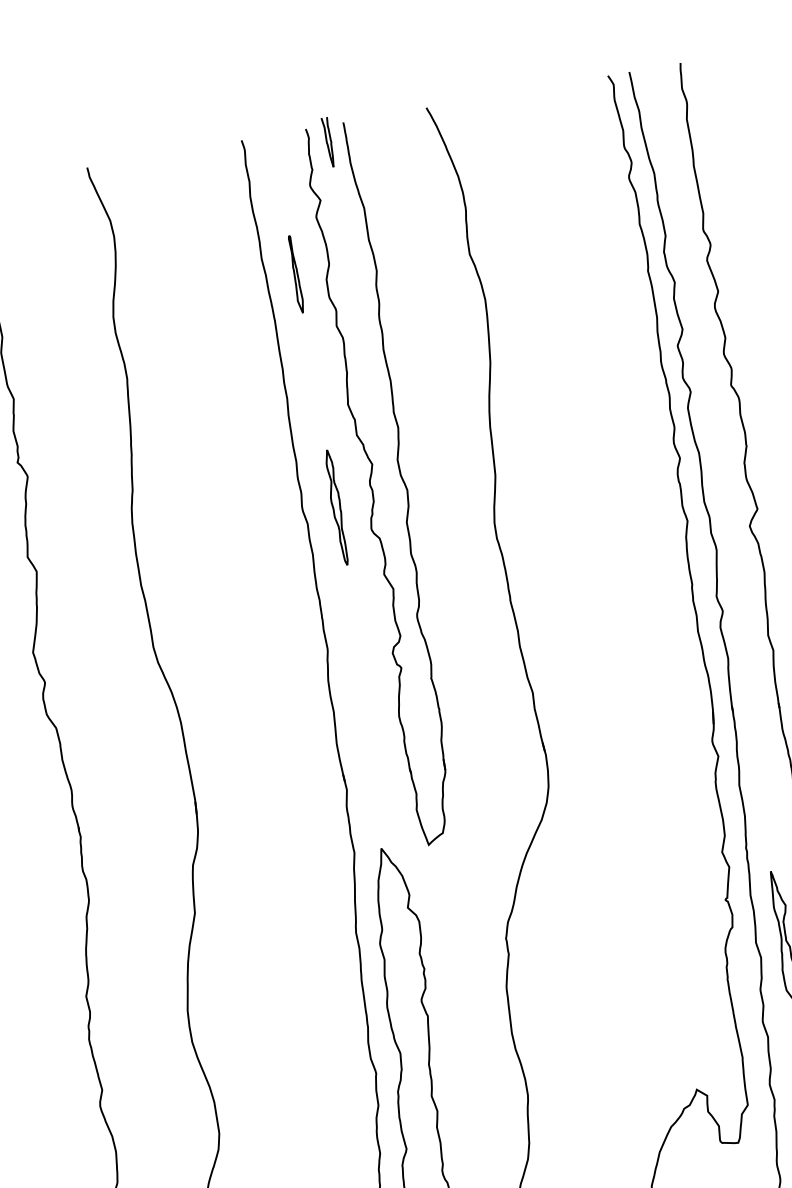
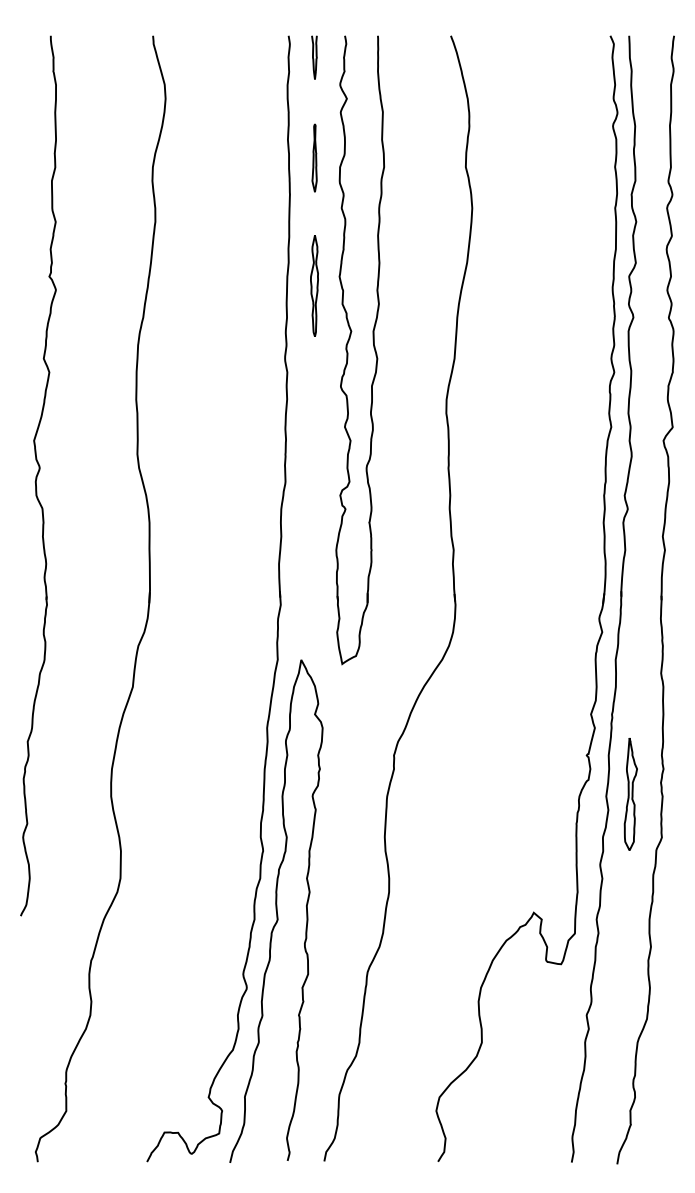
part: (328, 142) -> (314, 57), moved
part: (336, 507) -> (314, 285), moved

